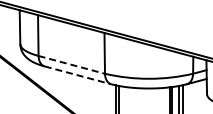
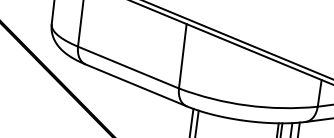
line: (72, 65) -> (129, 68), dashed -> solid
line: (78, 75) -> (136, 85), dashed -> solid

